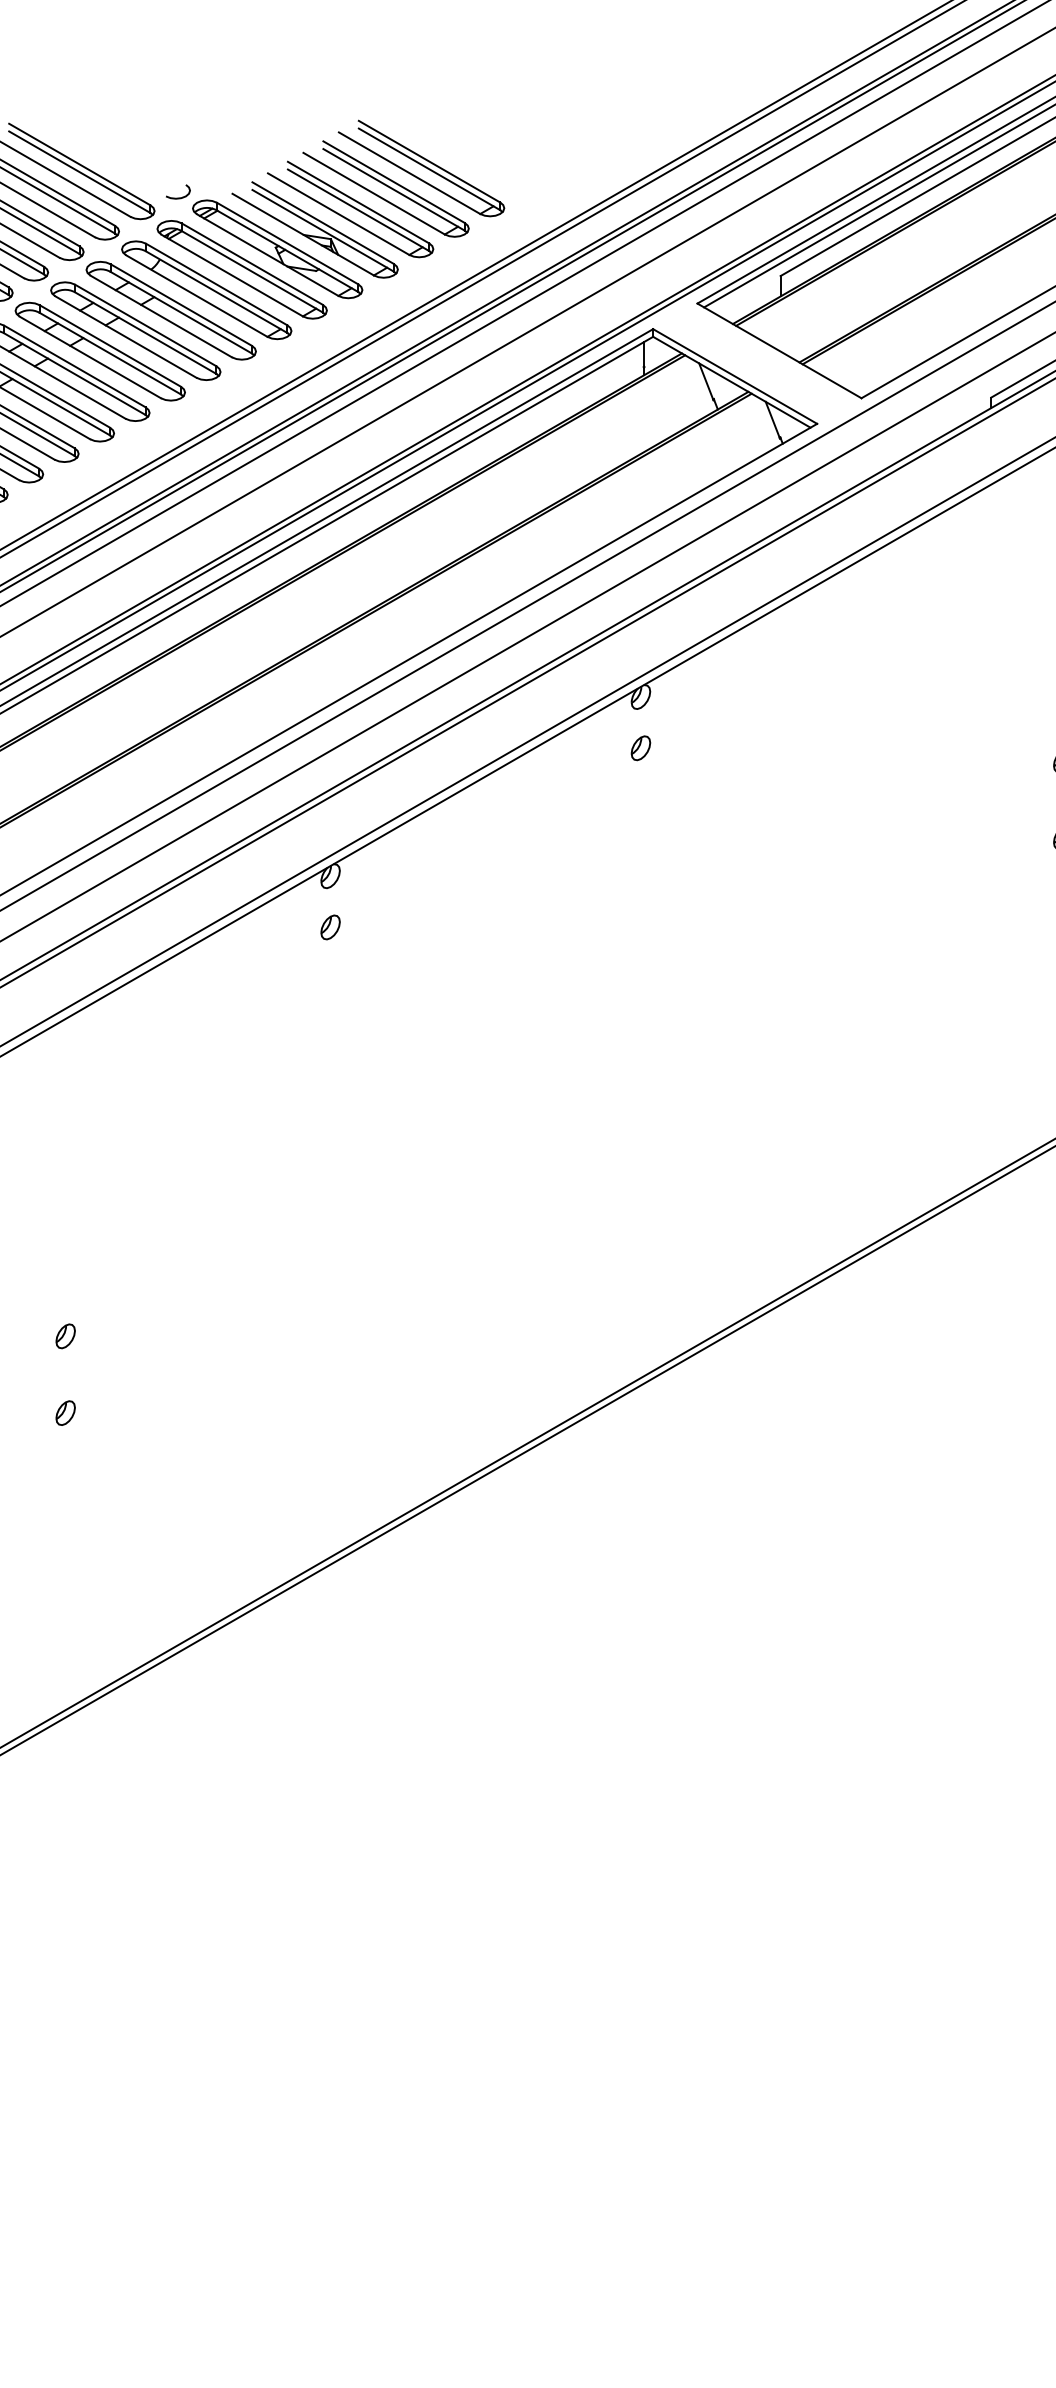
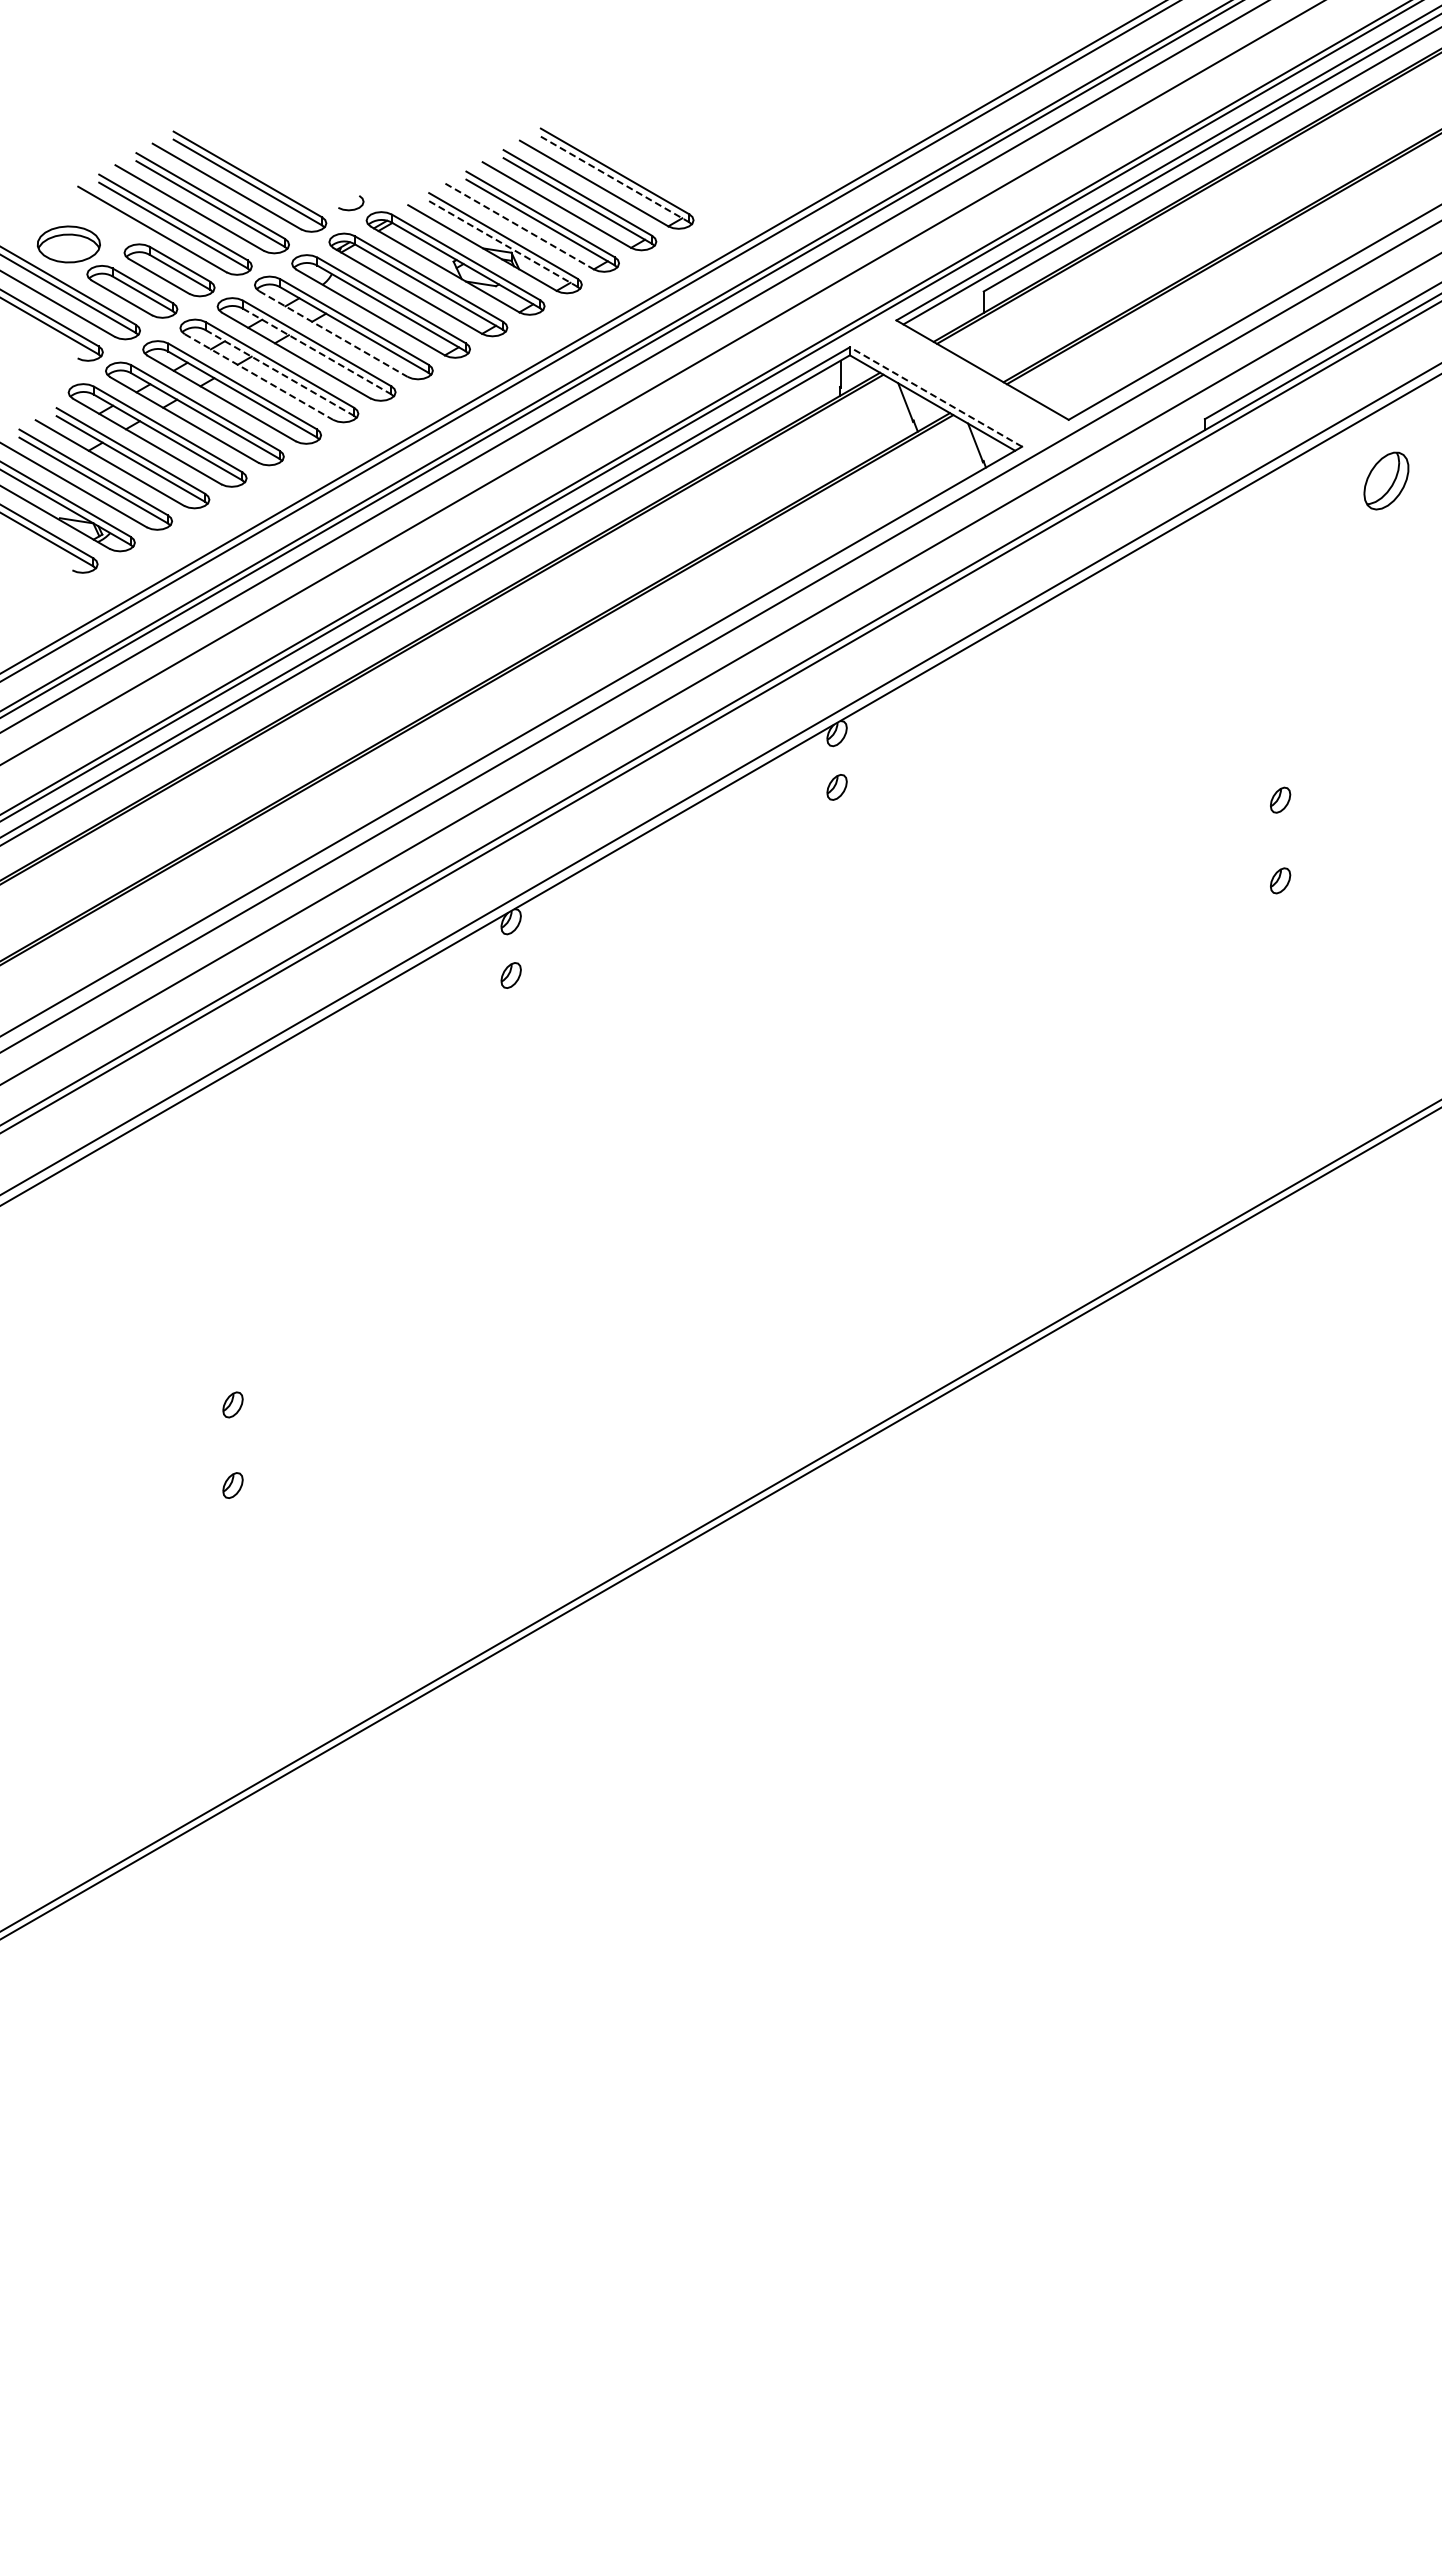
line: (429, 169) -> (615, 179), solid -> dashed
line: (338, 214) -> (519, 226), solid -> dashed
line: (323, 230) -> (503, 243), solid -> dashed
line: (161, 316) -> (333, 334), solid -> dashed
line: (146, 333) -> (317, 351), solid -> dashed
line: (109, 353) -> (279, 372), solid -> dashed
line: (89, 357) -> (258, 377), solid -> dashed
line: (734, 376) -> (935, 396), solid -> dashed

